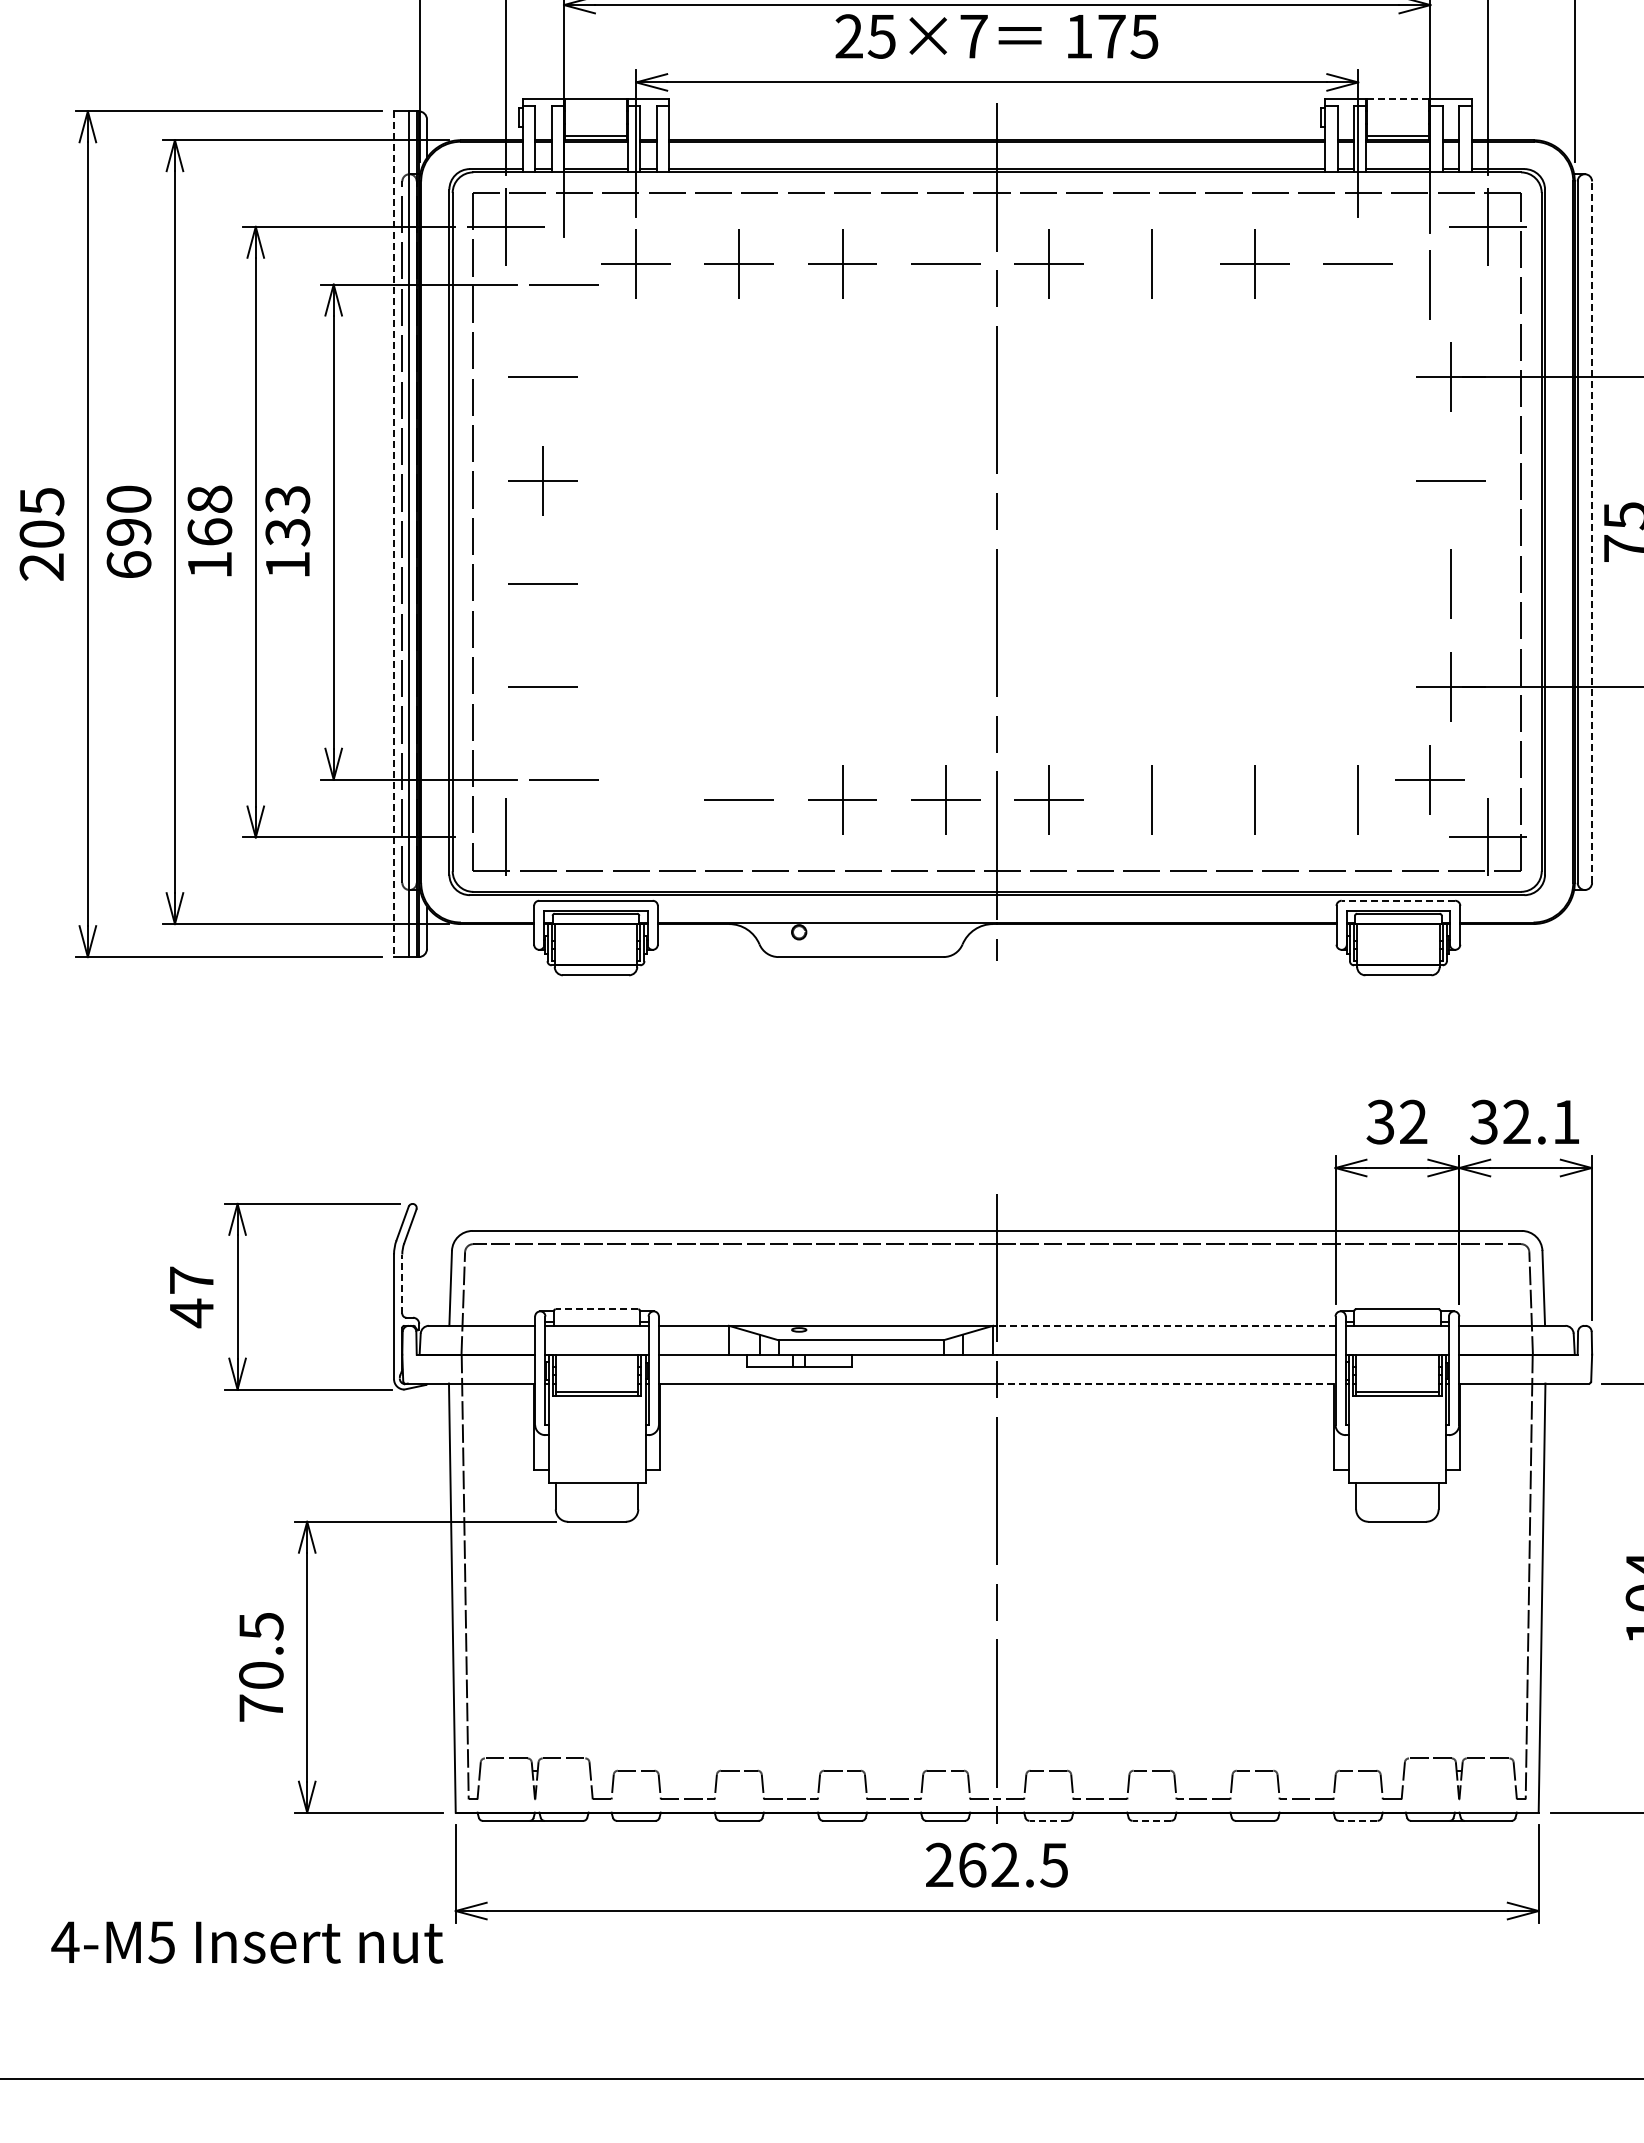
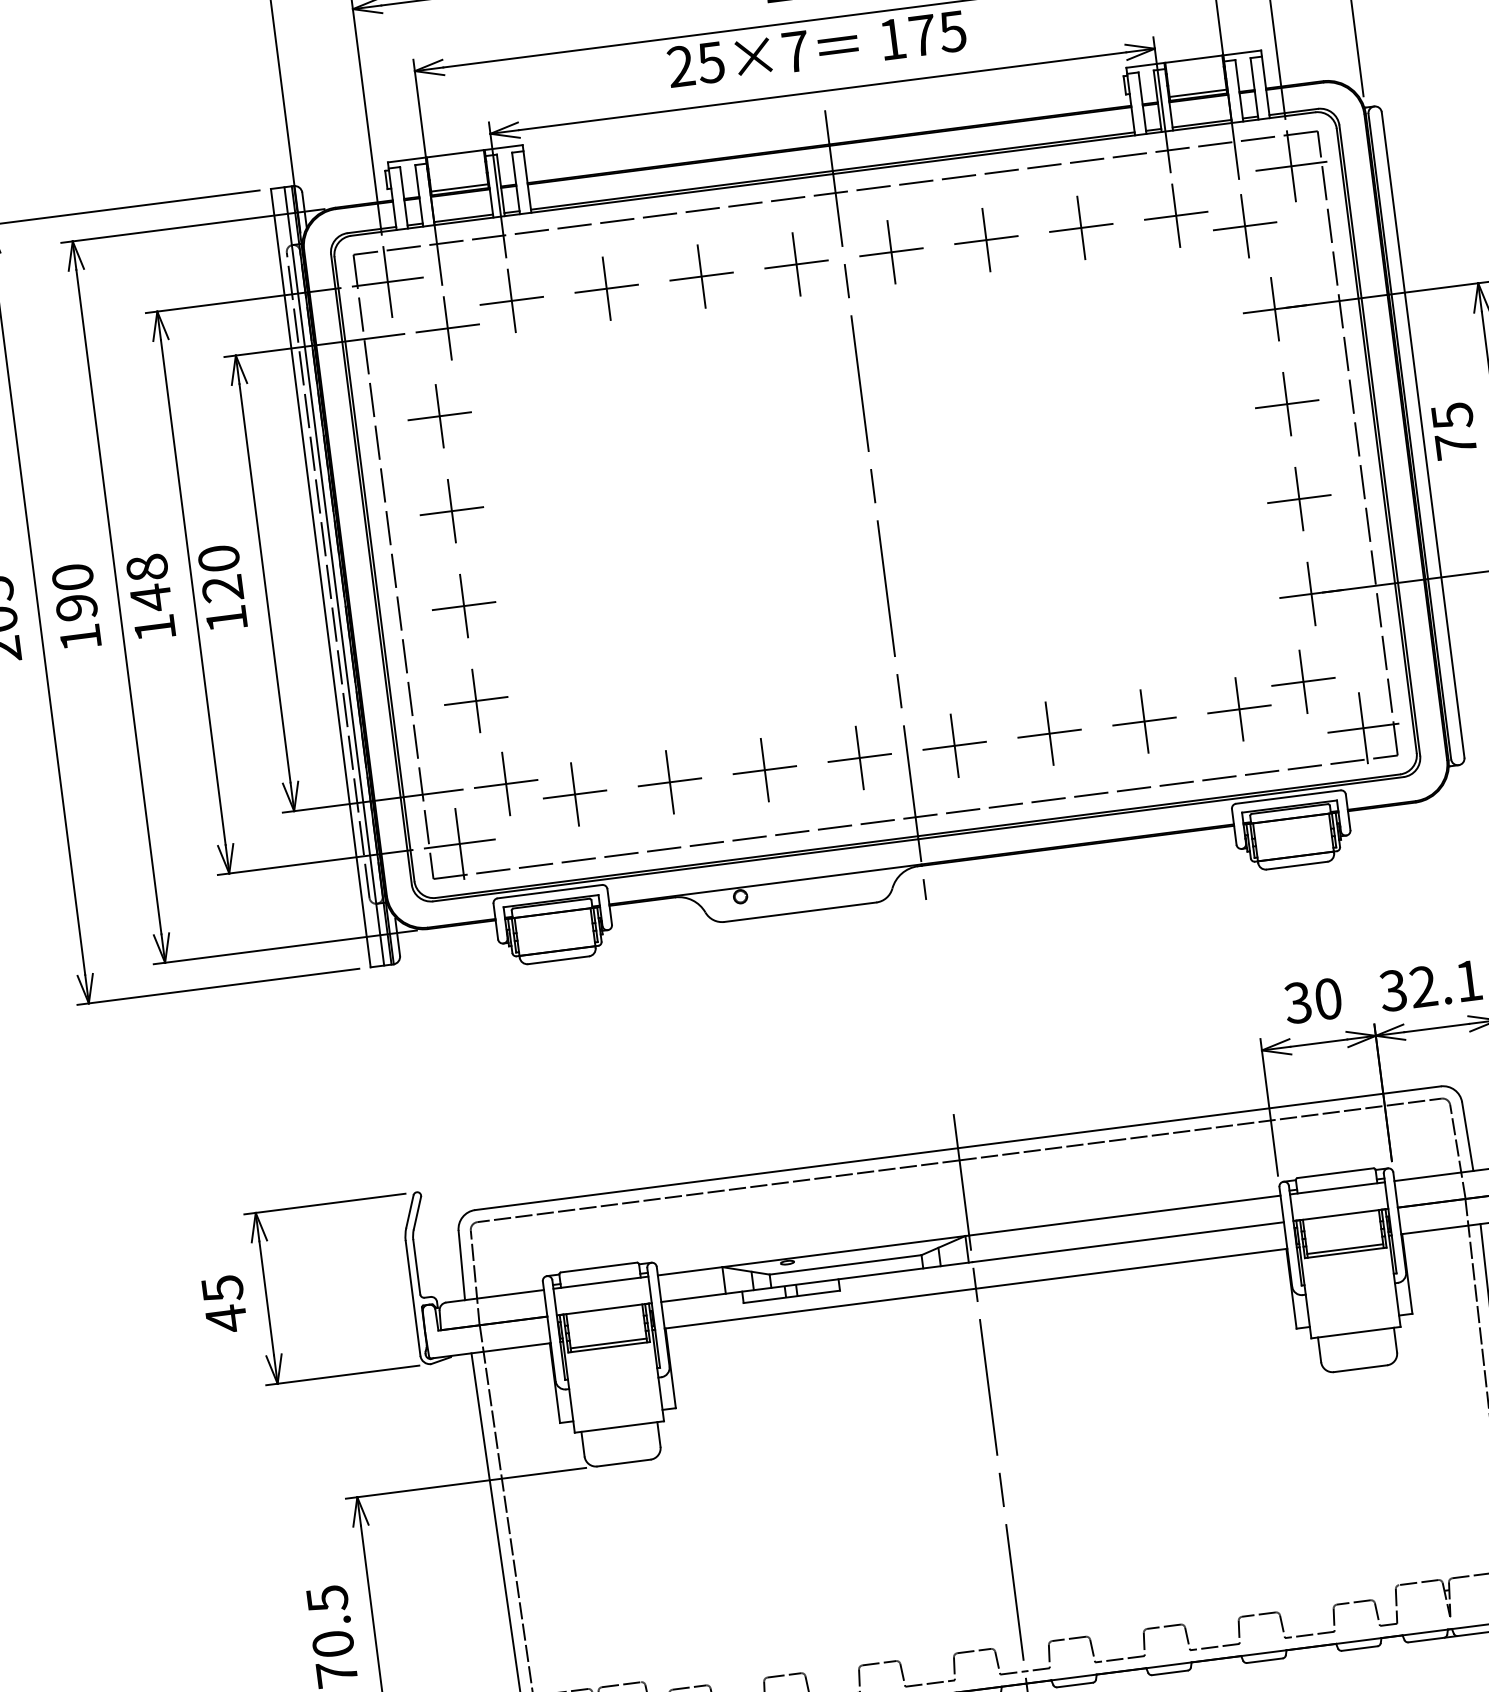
line: (1398, 98) -> (1193, 58), dashed -> solid
line: (945, 263) -> (796, 264), added
line: (1151, 263) -> (985, 239), added
line: (1358, 263) -> (1176, 215), added
line: (564, 284) -> (448, 328), added
line: (1430, 284) -> (1245, 226), added
line: (543, 377) -> (439, 416), added
line: (1451, 480) -> (1287, 404), added
text: (287, 515) -> (220, 573), 133 -> 120
text: (209, 532) -> (150, 598), 168 -> 148
line: (1592, 532) -> (1423, 435), dashed -> solid
line: (394, 534) -> (321, 578), dashed -> solid
text: (128, 564) -> (79, 637), 690 -> 190
line: (543, 583) -> (464, 605), added
line: (1450, 583) -> (1298, 498), added
line: (543, 686) -> (476, 700), added
line: (564, 779) -> (506, 783), added
part: (635, 799) -> (574, 793), added
line: (739, 800) -> (670, 782), added
line: (1151, 800) -> (1049, 733), added
line: (1255, 800) -> (1144, 721), added
line: (1358, 800) -> (1239, 709), added
line: (506, 837) -> (460, 844), added
line: (1398, 900) -> (1288, 796), dashed -> solid
text: (1413, 1121) -> (1328, 998), 32 -> 30
text: (192, 1280) -> (223, 1288), 47 -> 45
line: (402, 1284) -> (417, 1267), dashed -> solid
line: (596, 1309) -> (598, 1267), dashed -> solid
line: (1165, 1325) -> (1124, 1215), dashed -> solid
line: (1166, 1383) -> (1131, 1268), dashed -> solid
line: (1048, 1820) -> (1074, 1684), dashed -> solid
line: (1151, 1820) -> (1169, 1672), dashed -> solid
line: (1357, 1820) -> (1359, 1648), dashed -> solid

